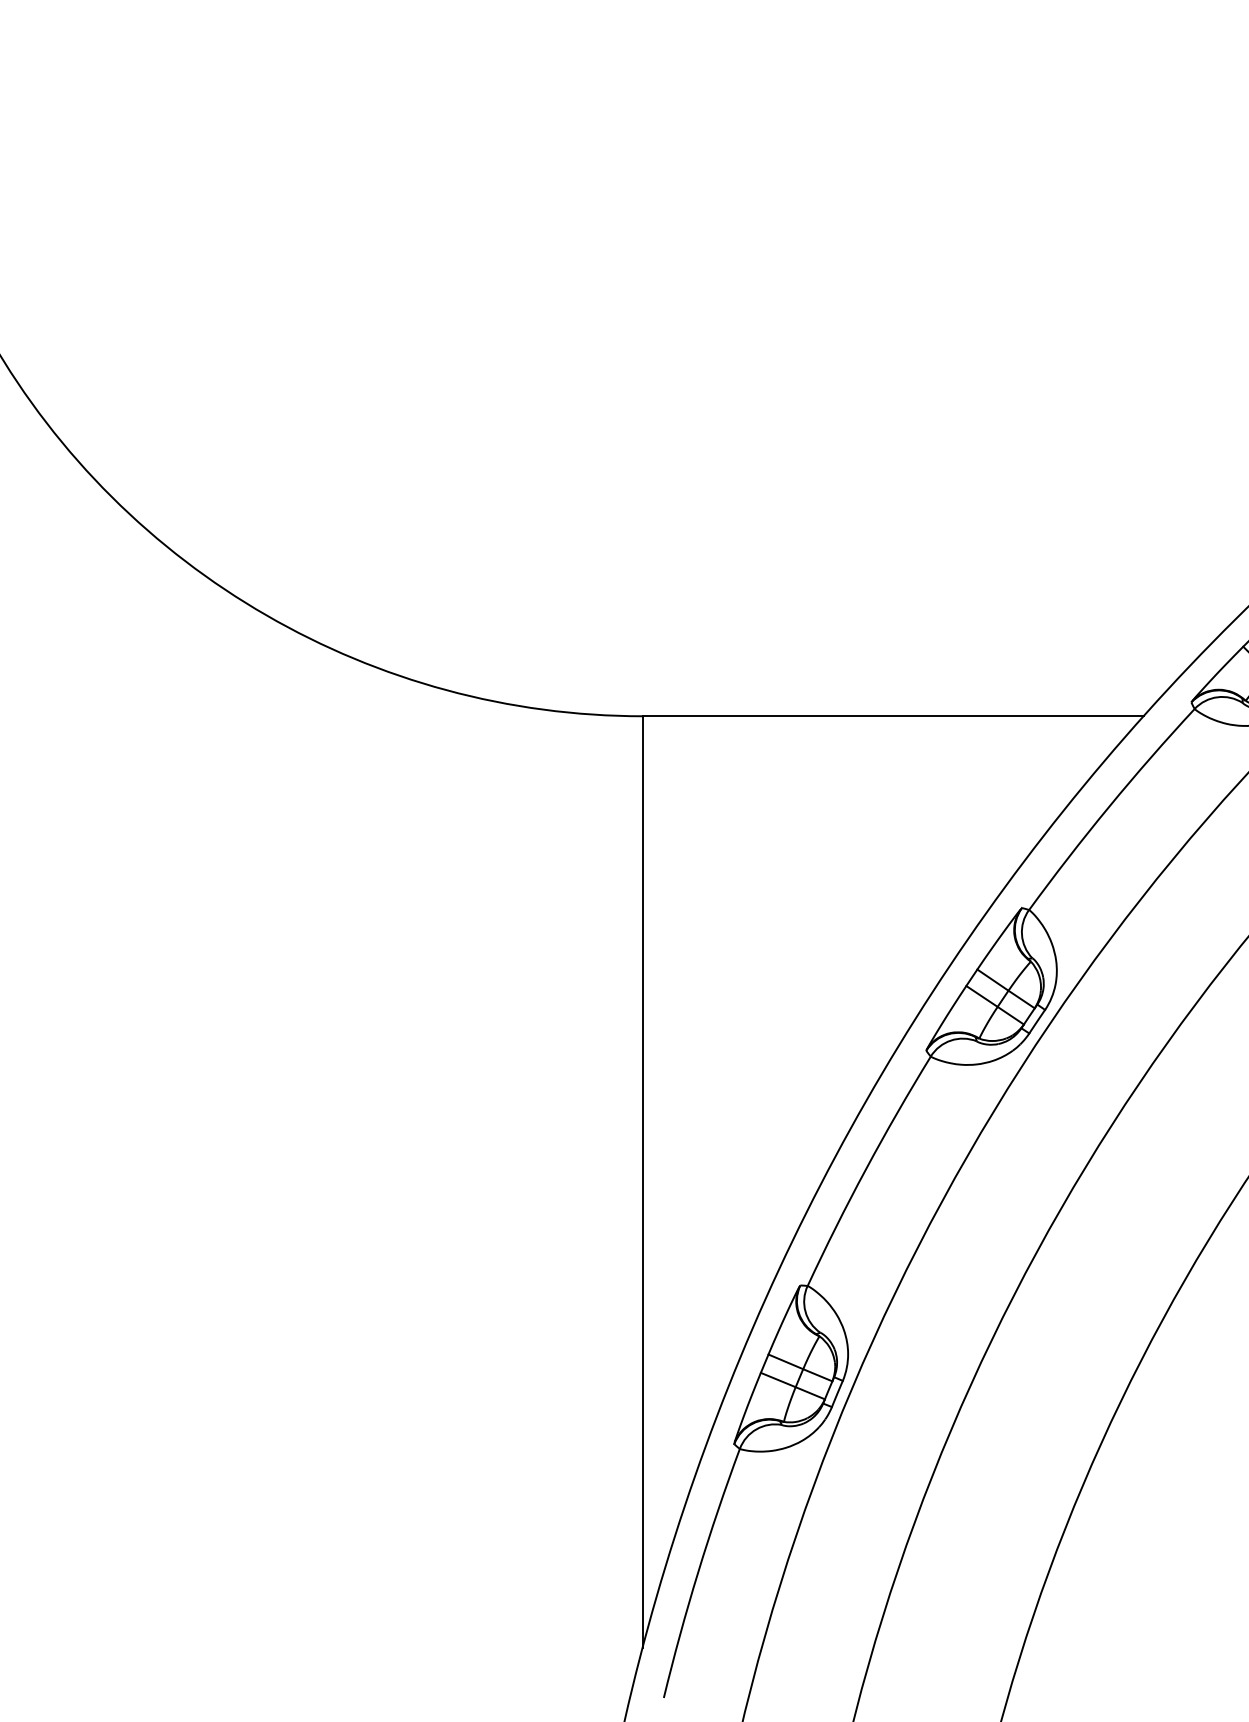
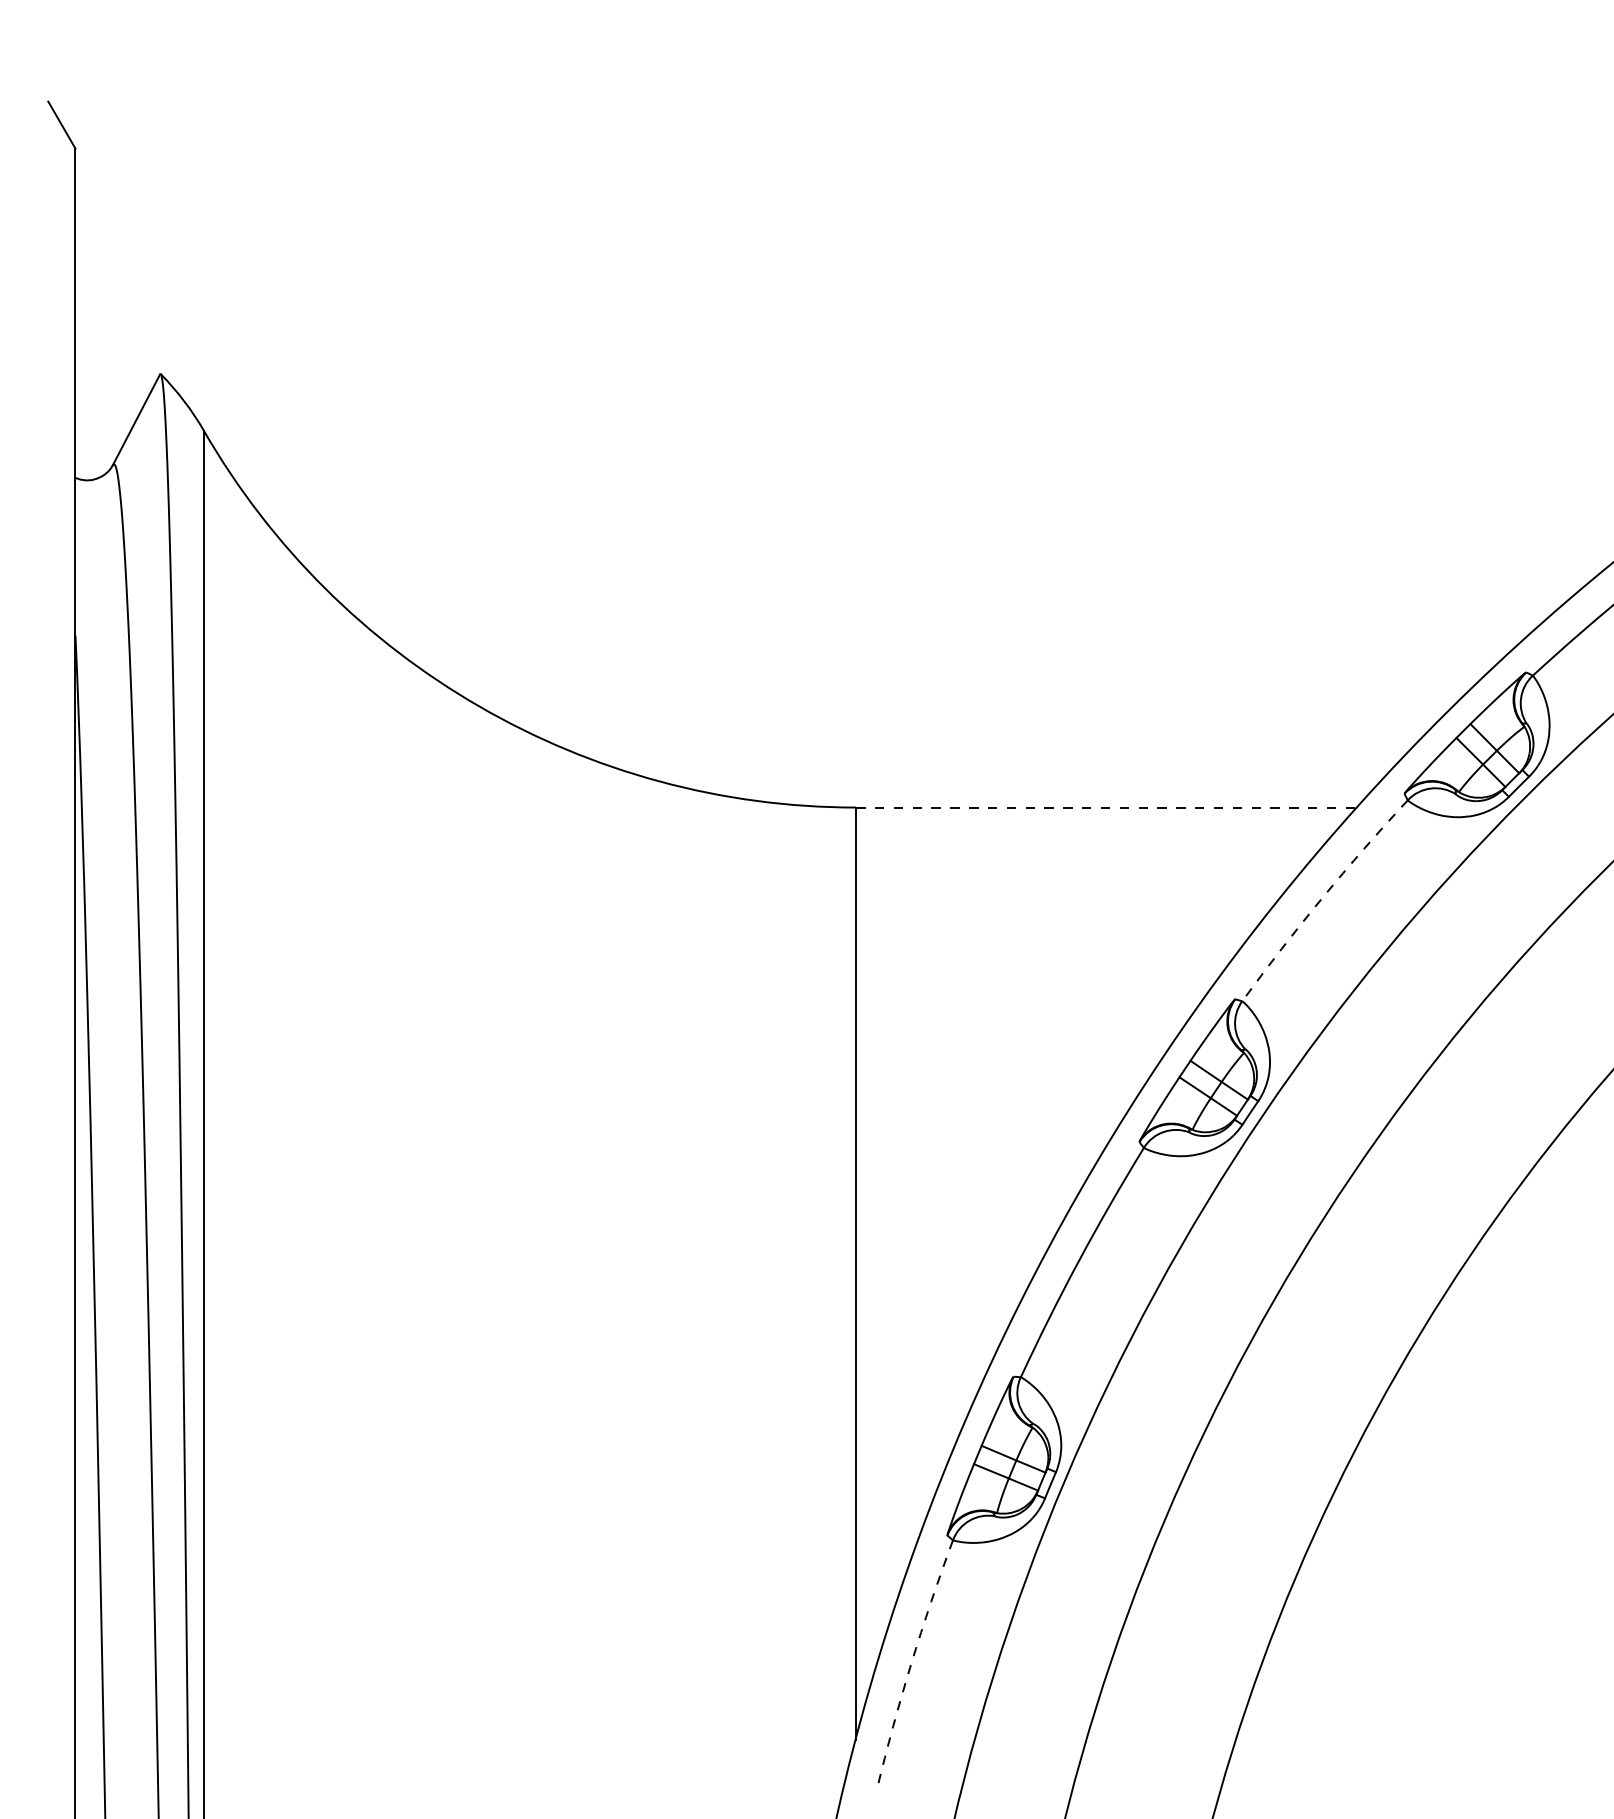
line: (894, 716) -> (1107, 807), solid -> dashed
arc: (1109, 807) -> (1322, 898), solid -> dashed
arc: (698, 1572) -> (911, 1663), solid -> dashed

